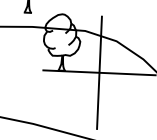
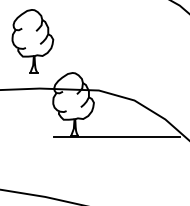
line: (99, 72) -> (116, 136), removed

